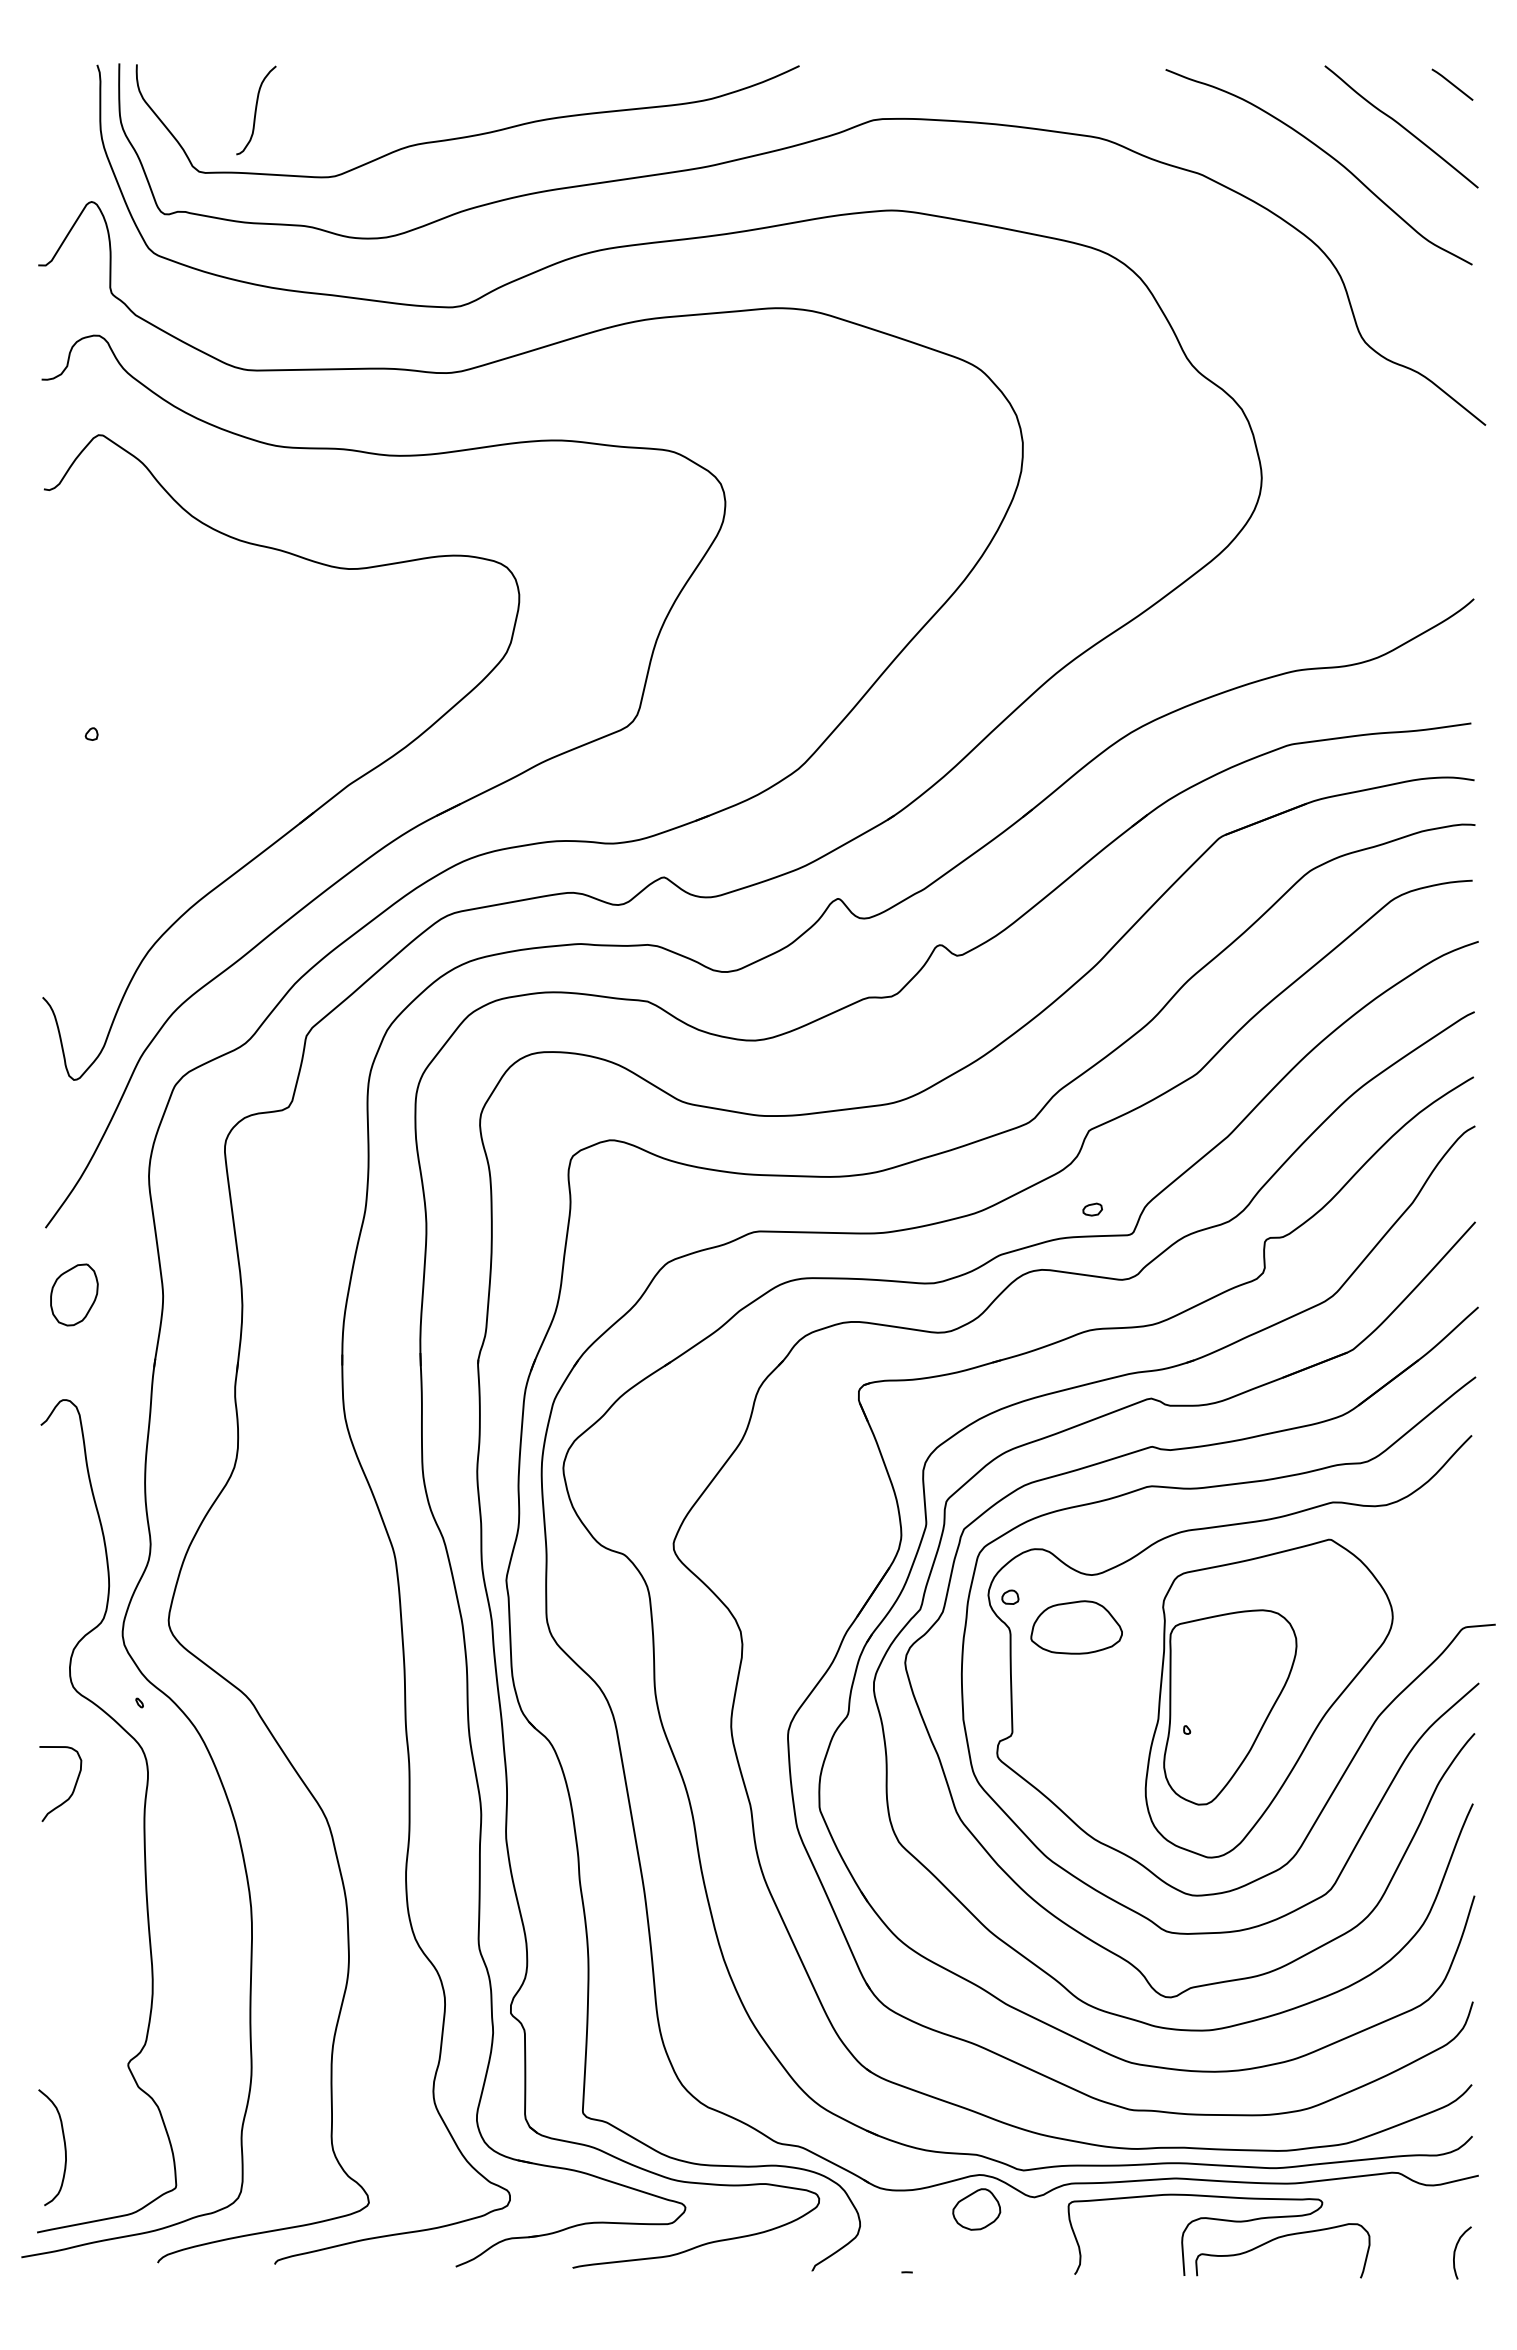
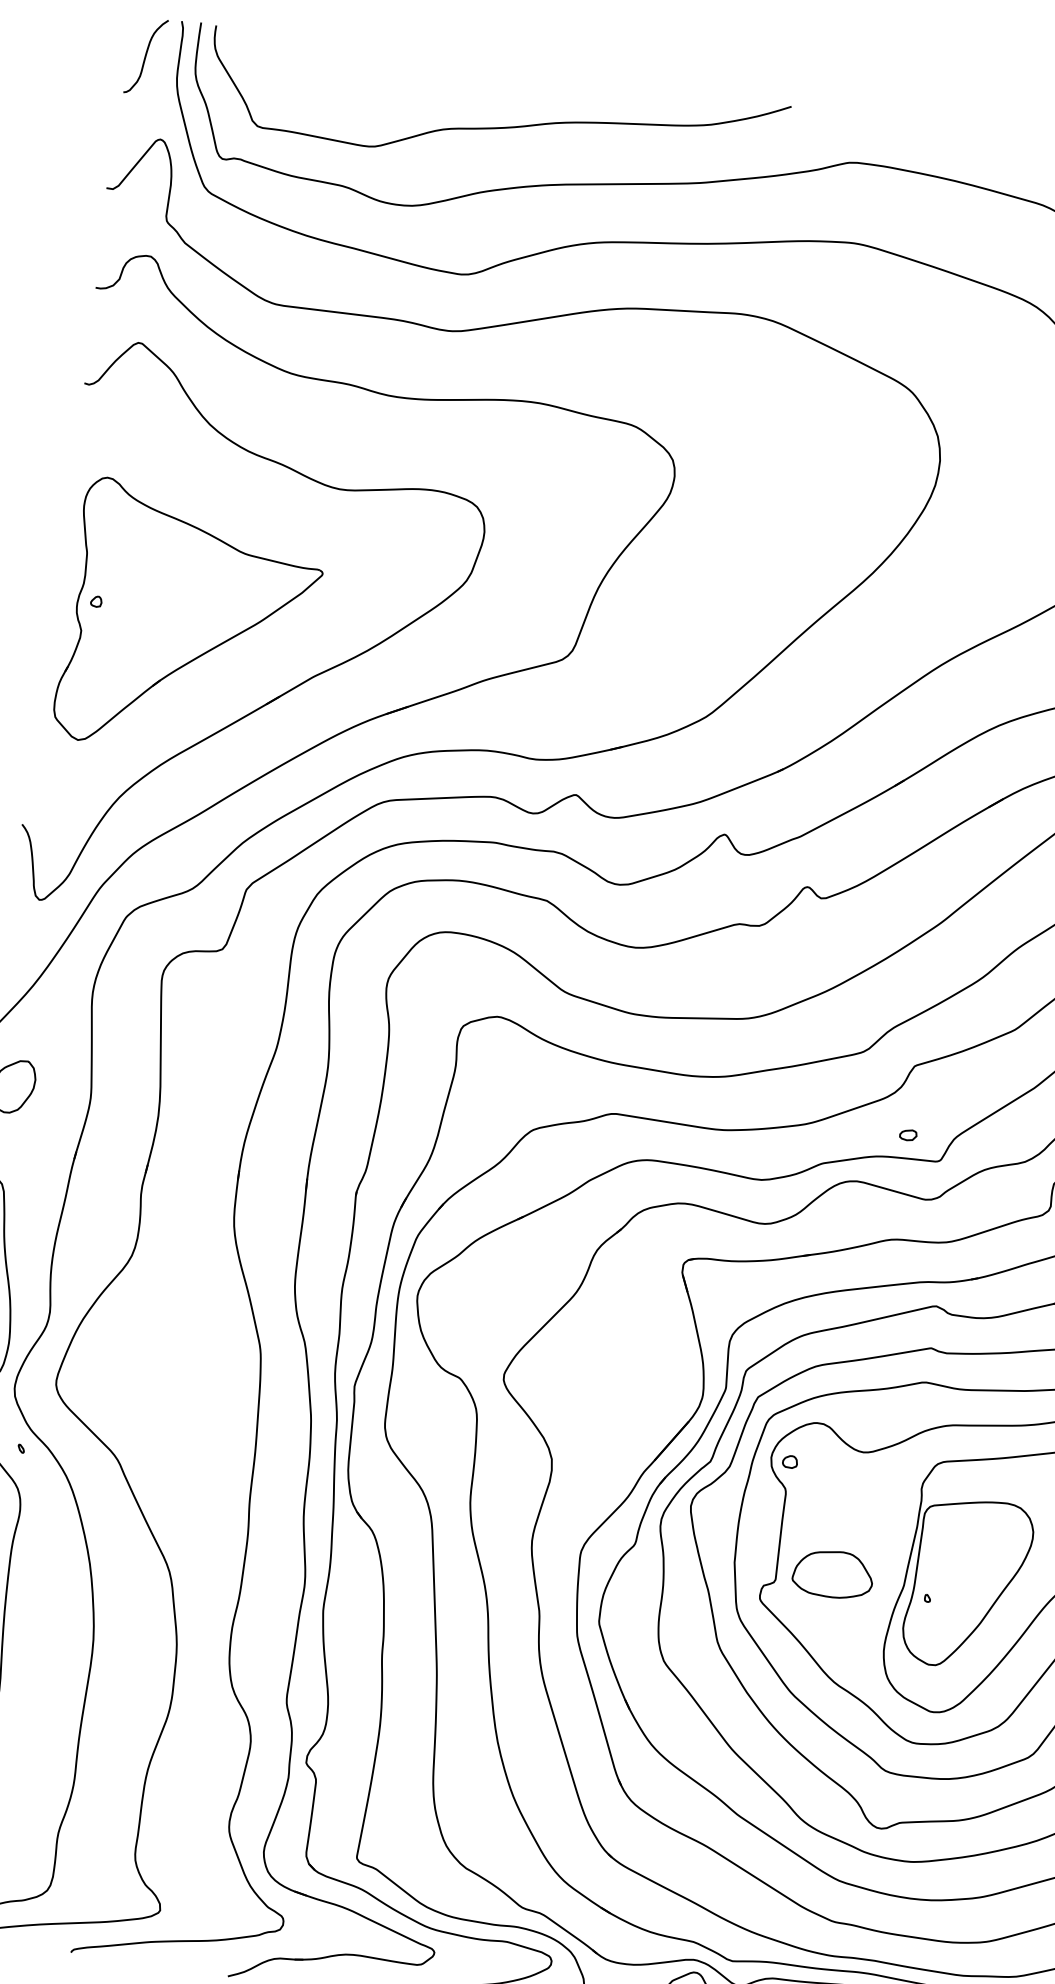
curve: (256, 110) -> (146, 56), moved
part: (201, 742) -> (190, 622), added
part: (1076, 1627) -> (833, 1574), moved

